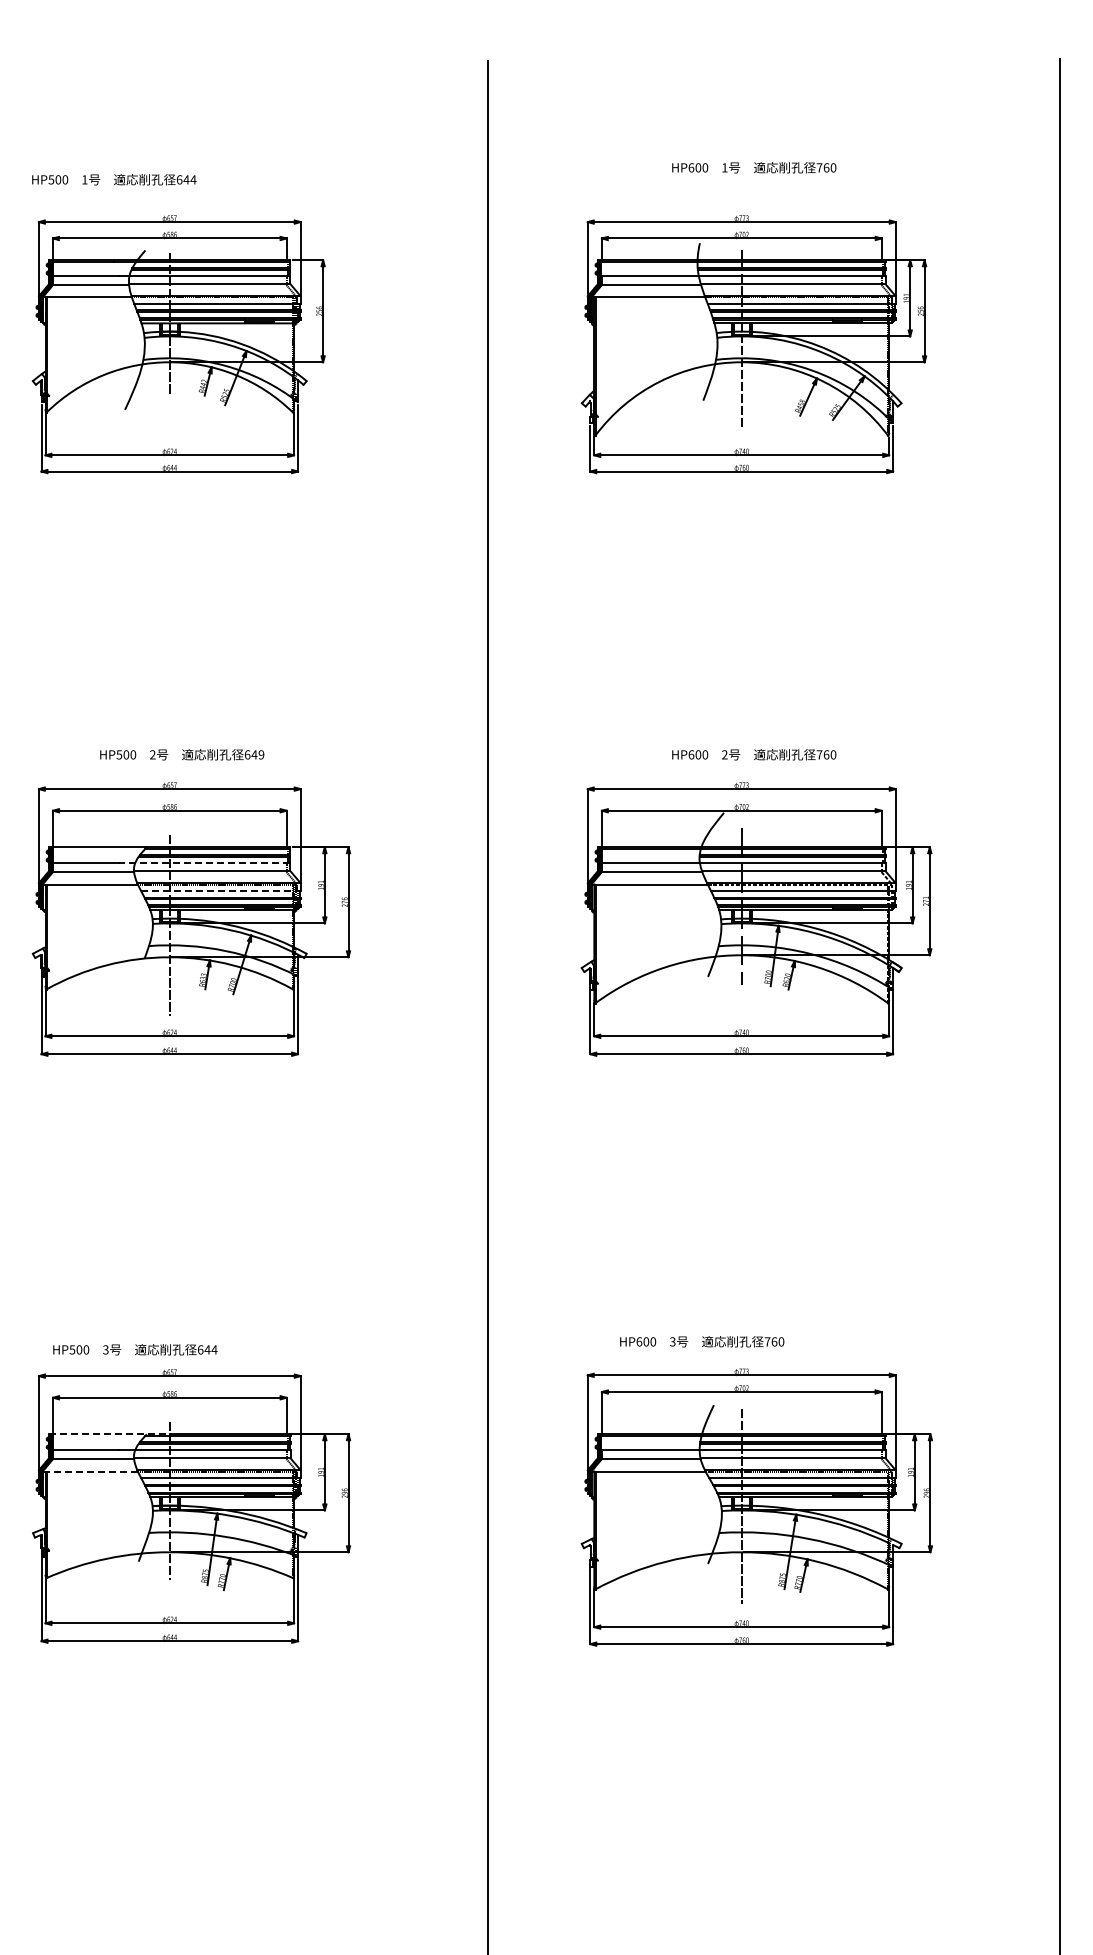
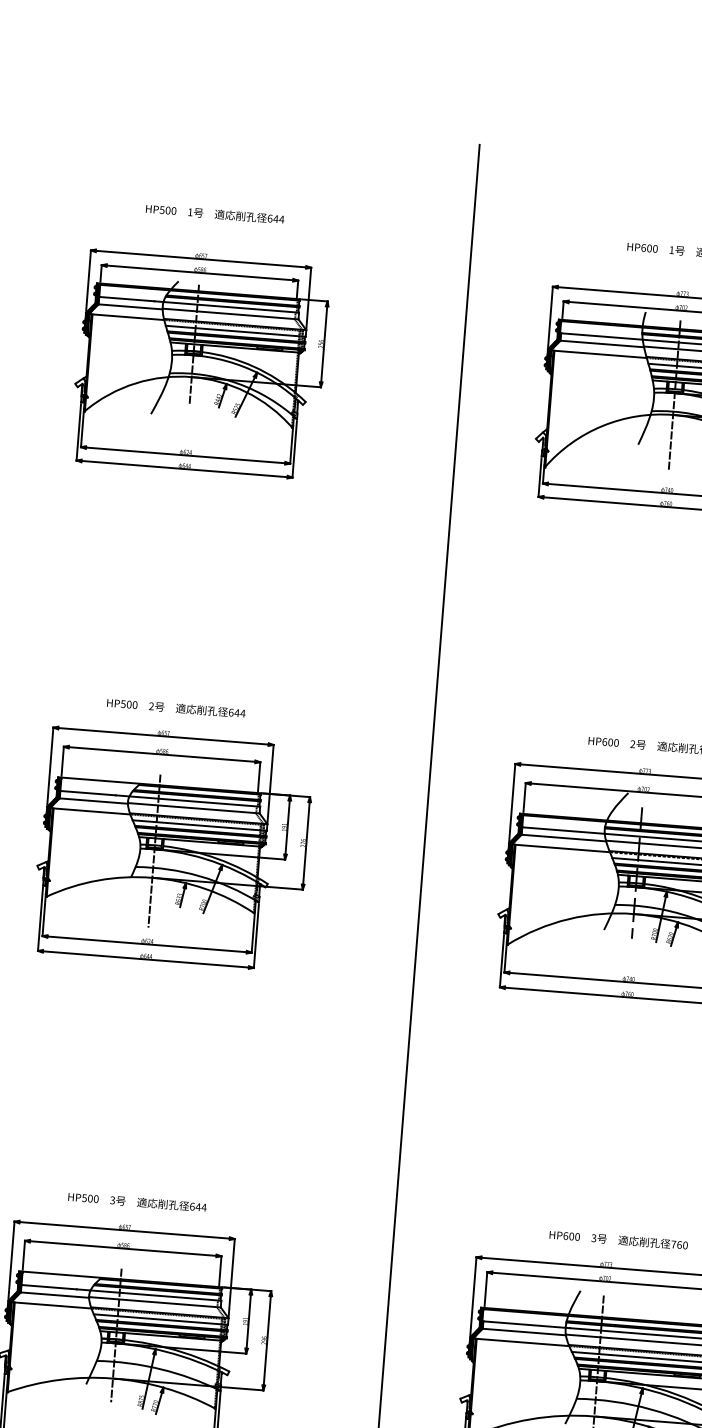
text: (114, 179) -> (215, 214), moved
text: (261, 754) -> (242, 713), 649 -> 644
line: (204, 863) -> (187, 801), dashed -> solid
line: (220, 891) -> (199, 825), dashed -> solid
text: (702, 1341) -> (619, 1239), moved
text: (135, 1349) -> (137, 1202), moved
line: (109, 1434) -> (70, 1275), dashed -> solid
line: (90, 1471) -> (51, 1305), dashed -> solid

